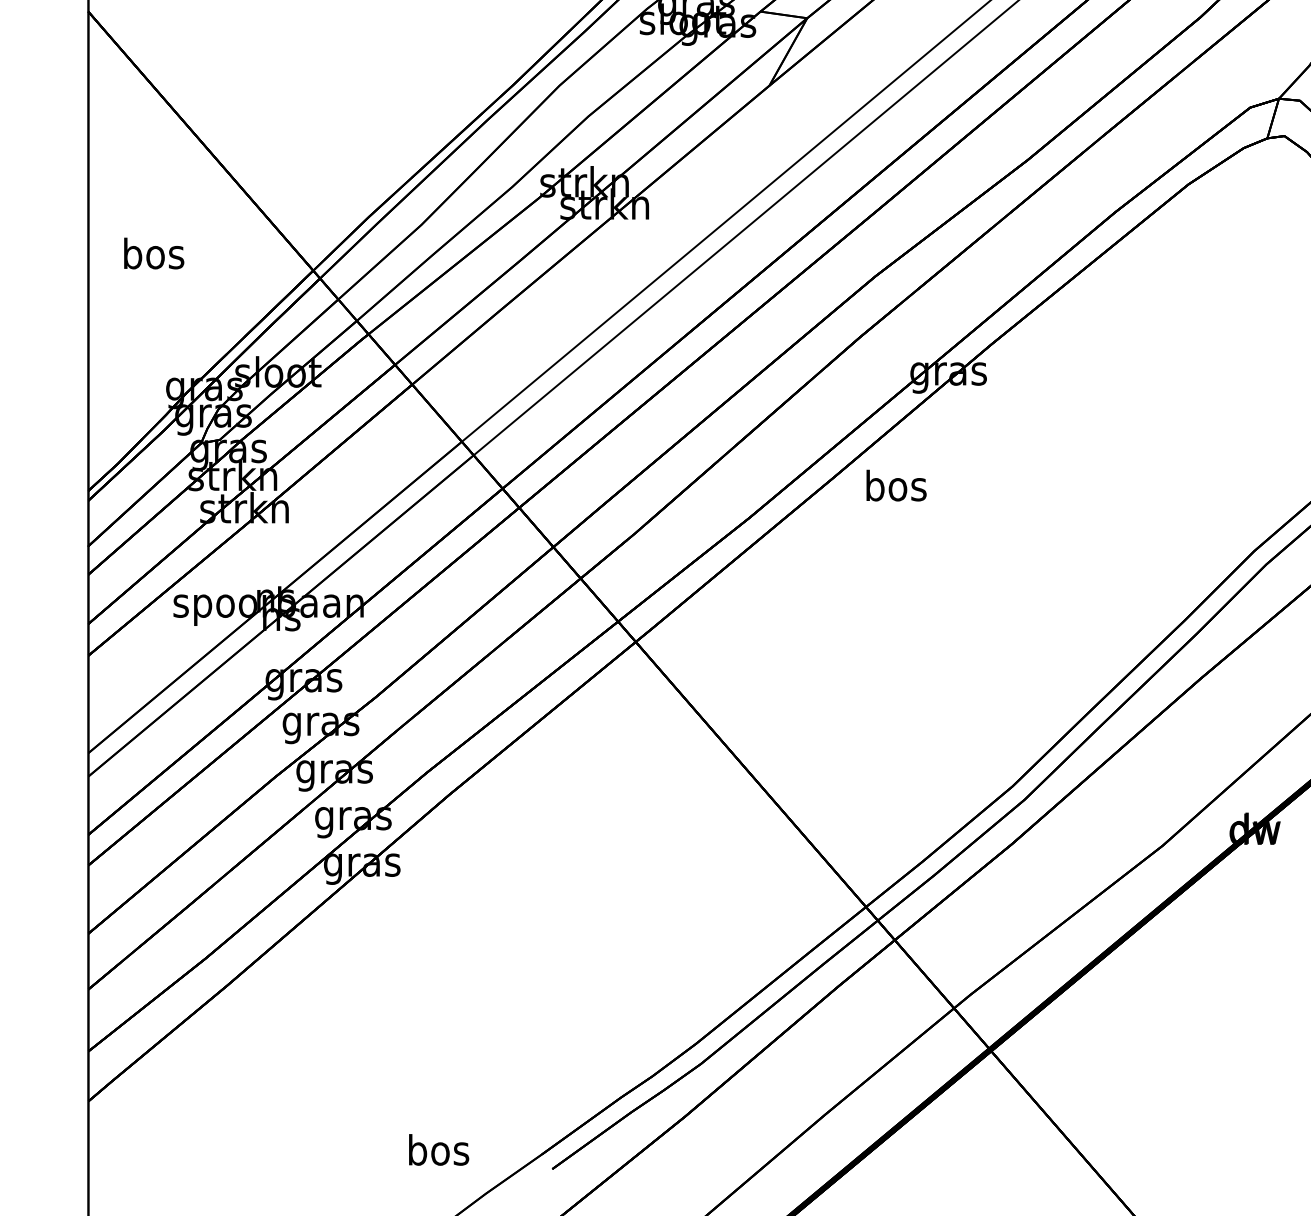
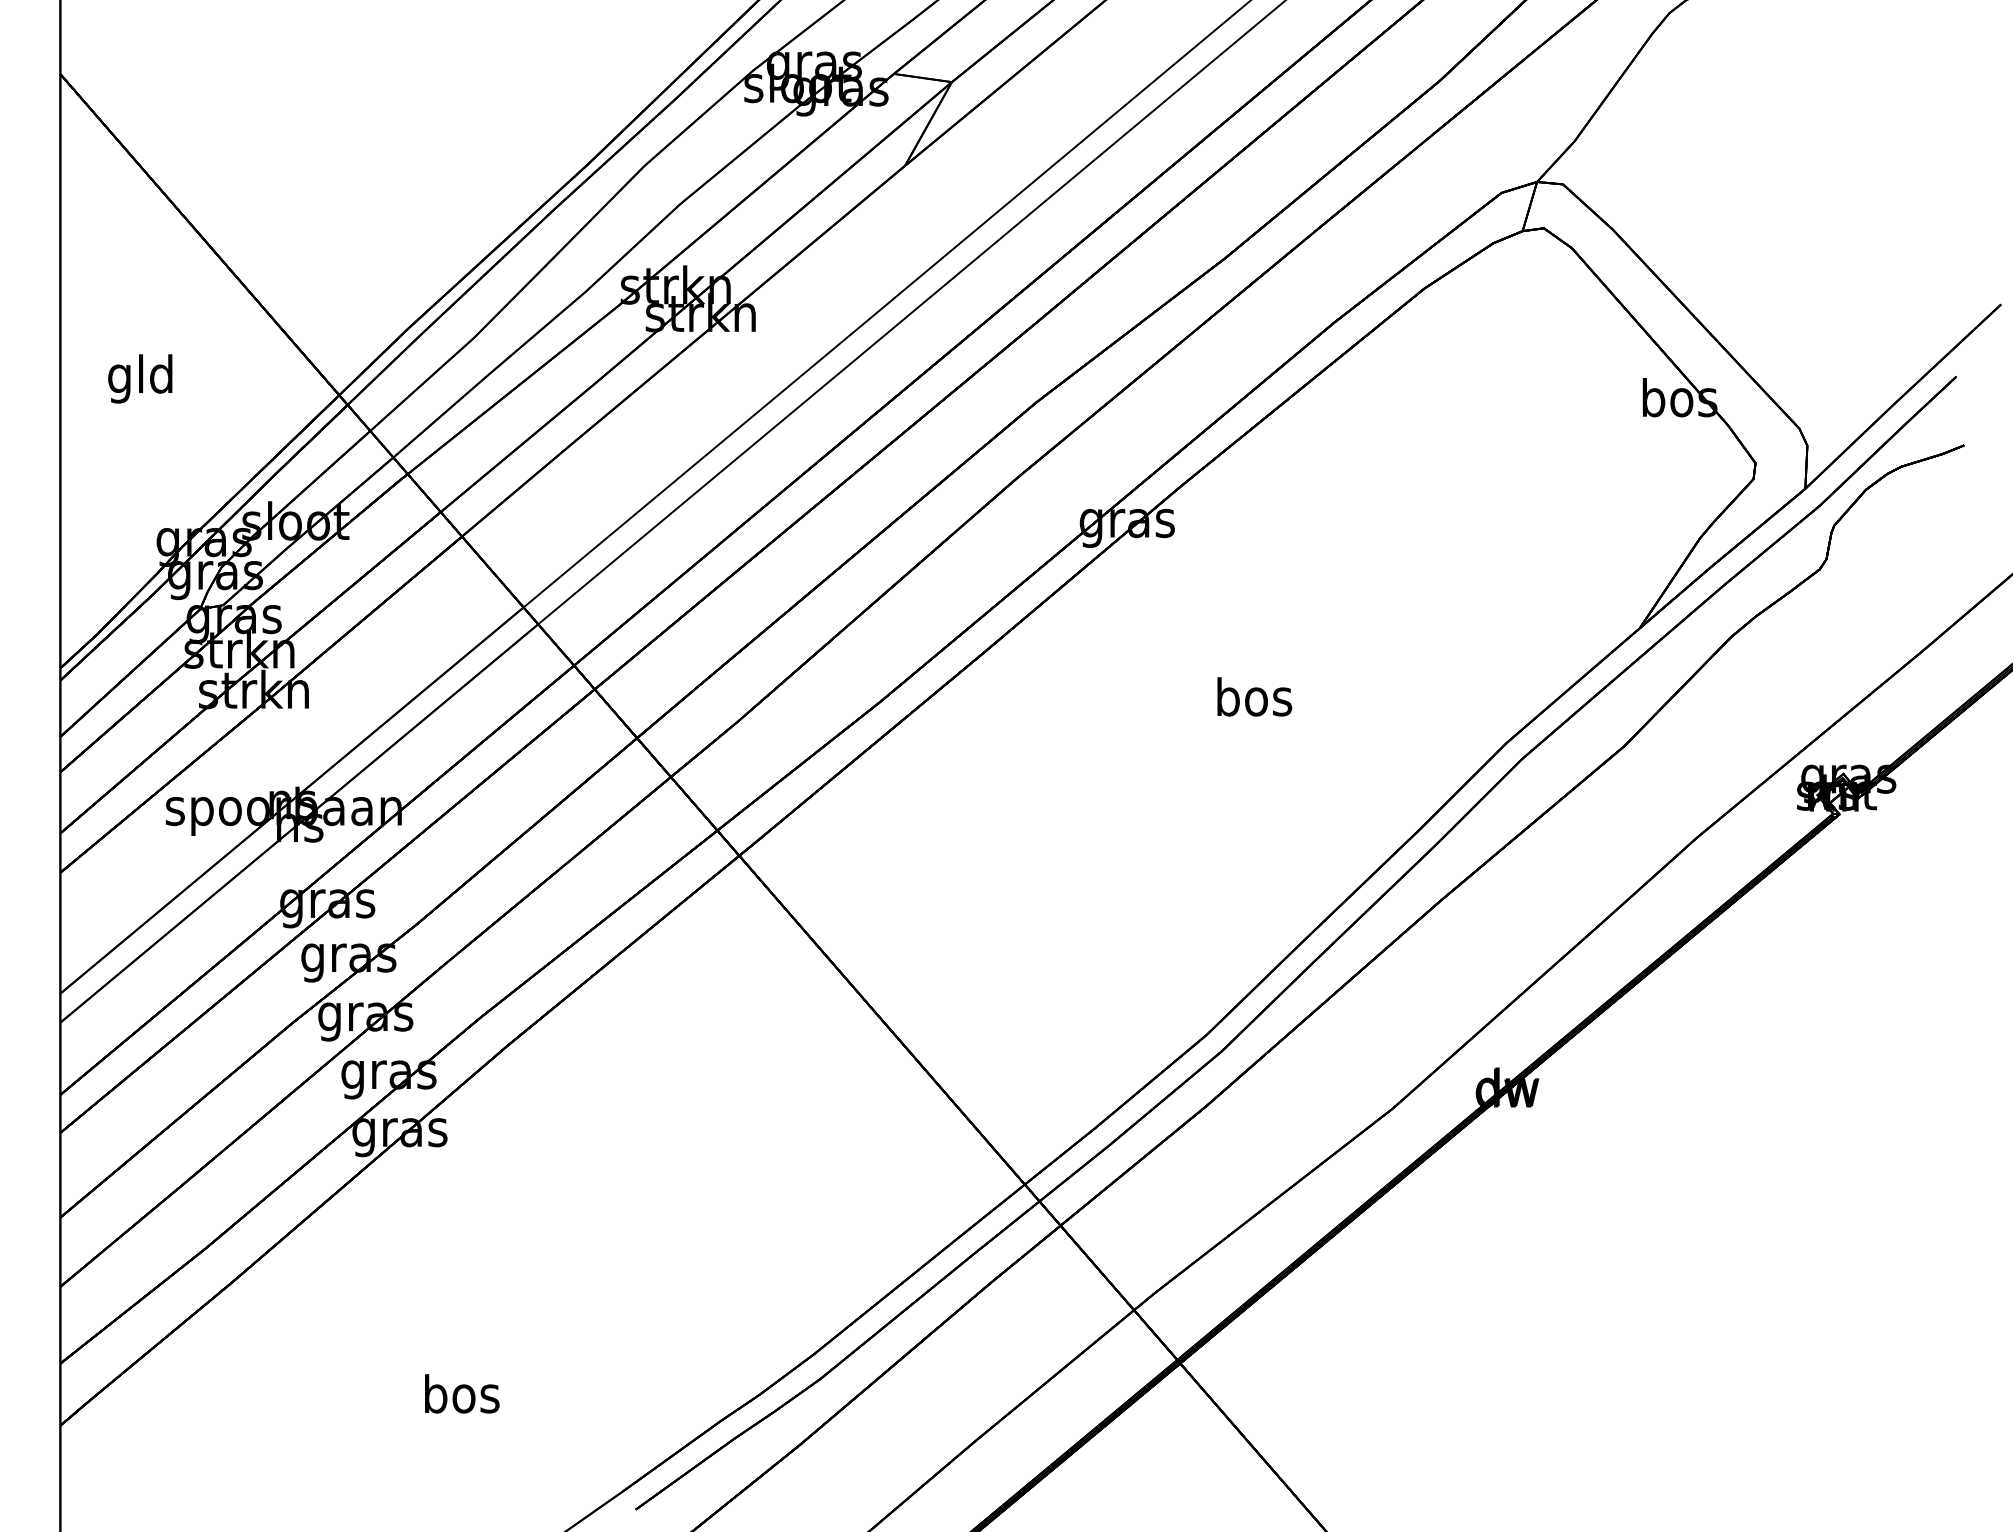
text: (153, 257) -> (141, 378), bos -> gld
text: (896, 485) -> (1254, 696), moved
text: (439, 1149) -> (462, 1393), moved

